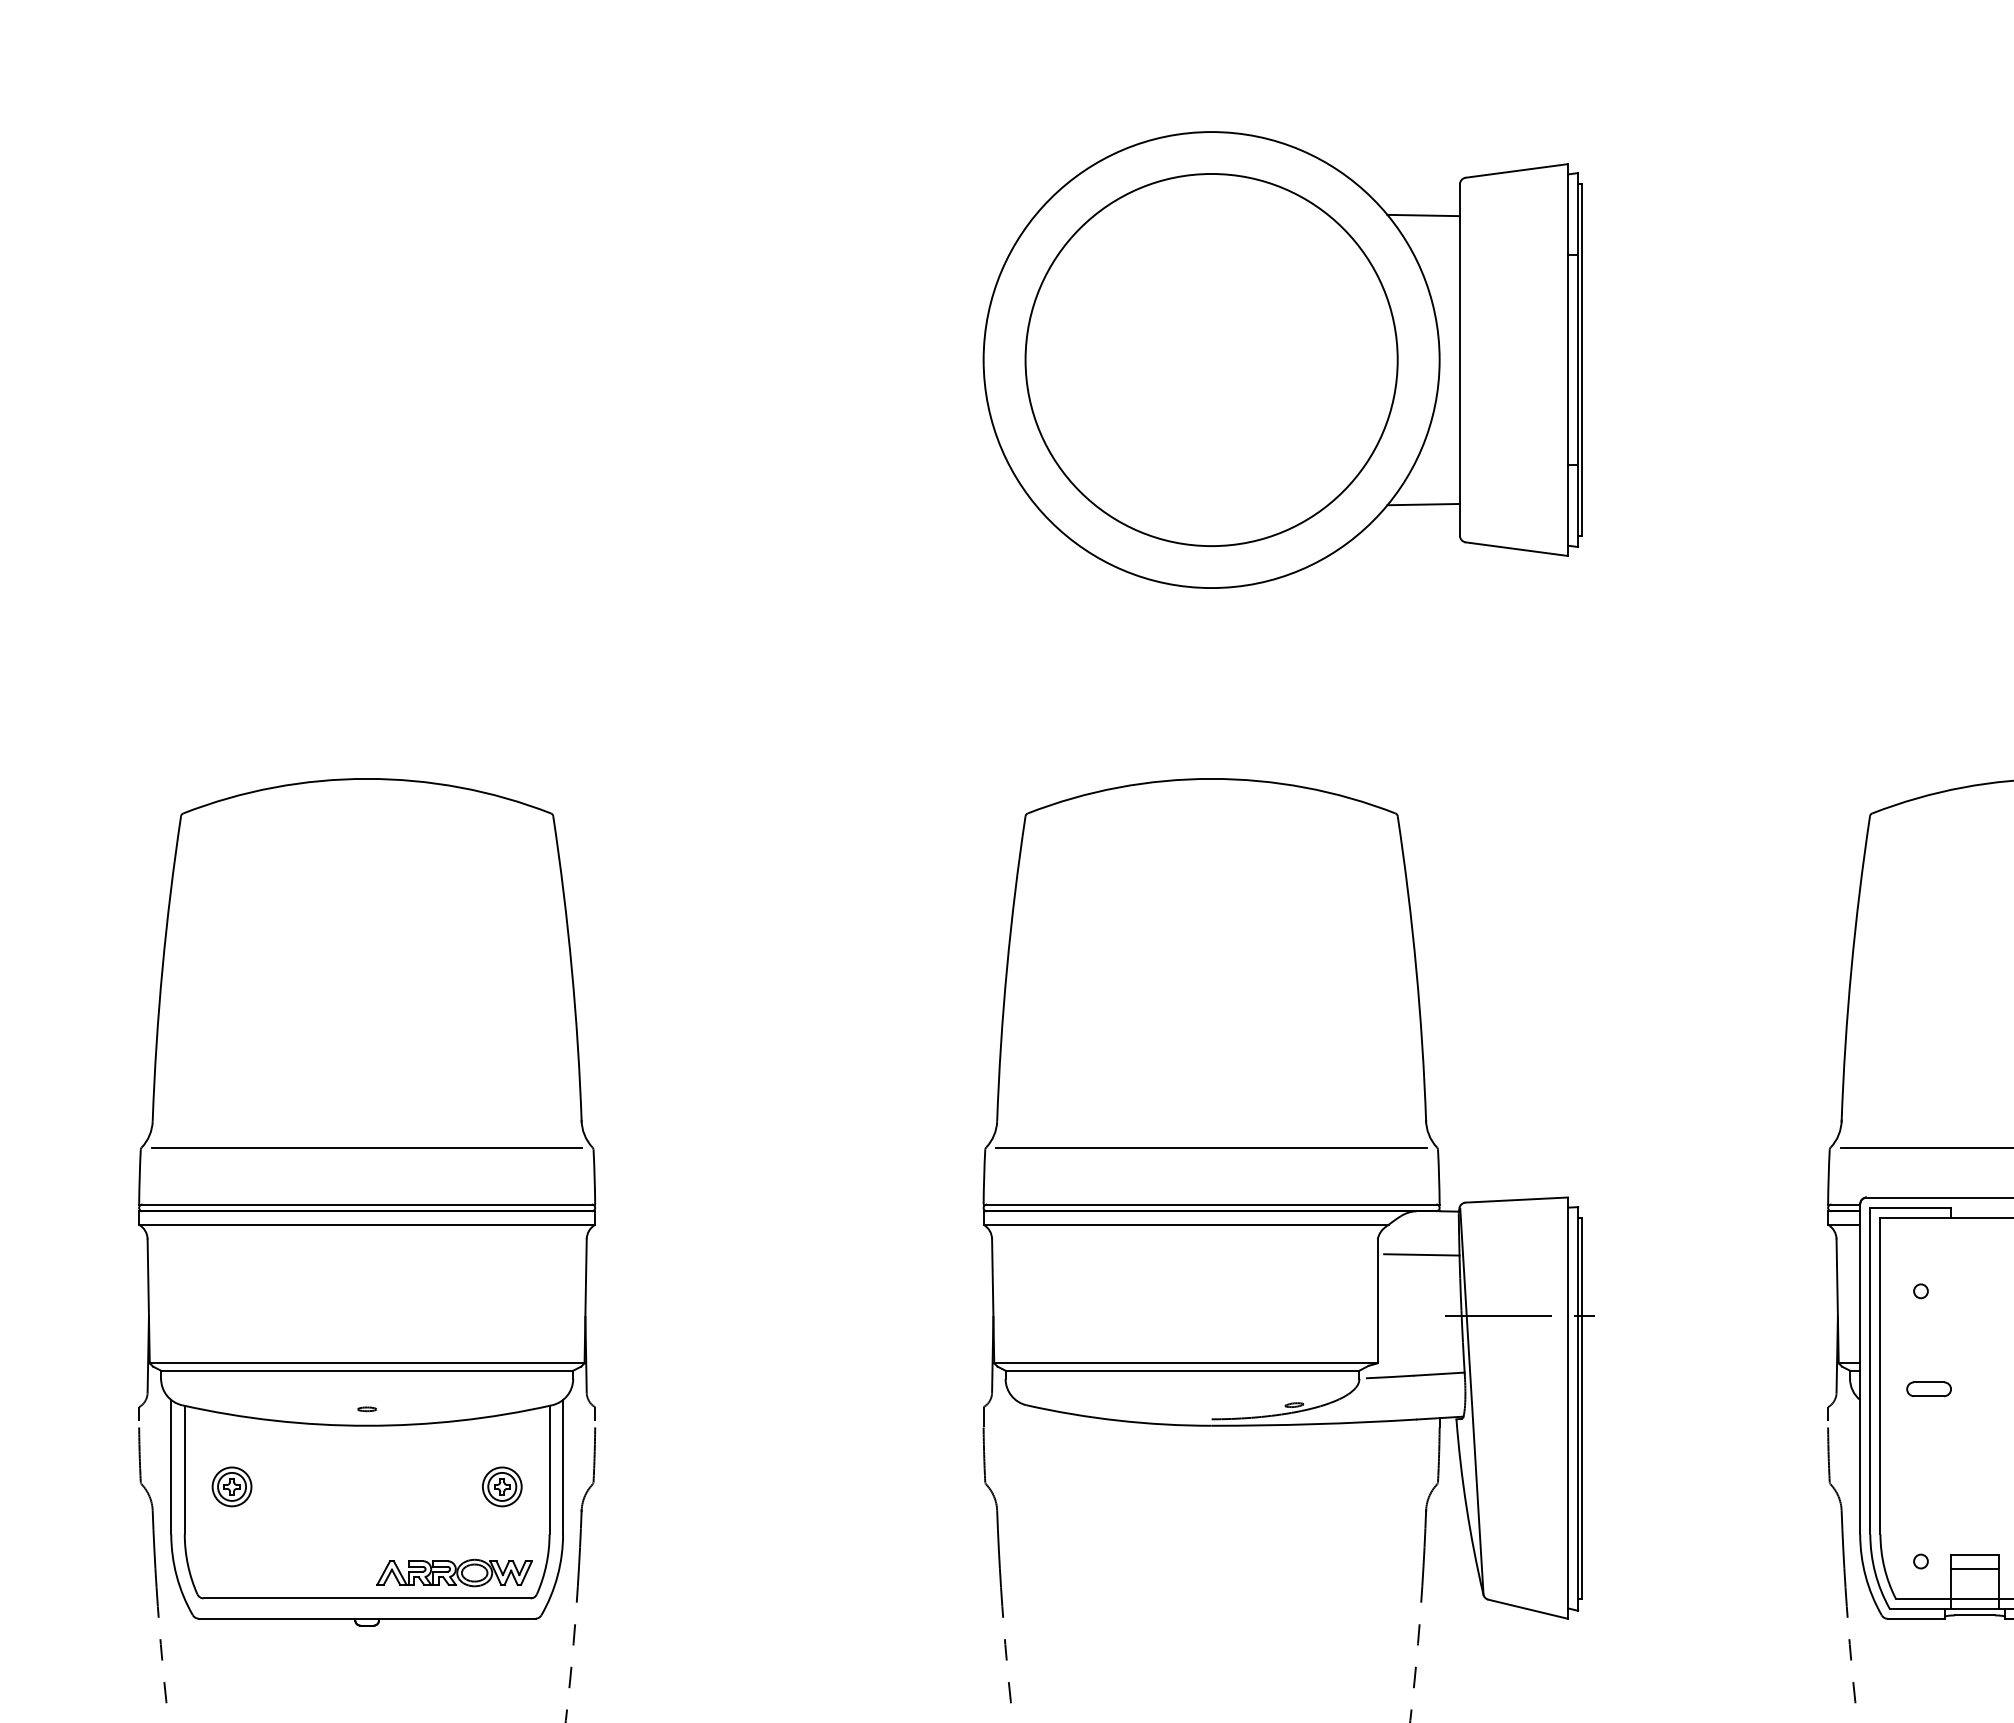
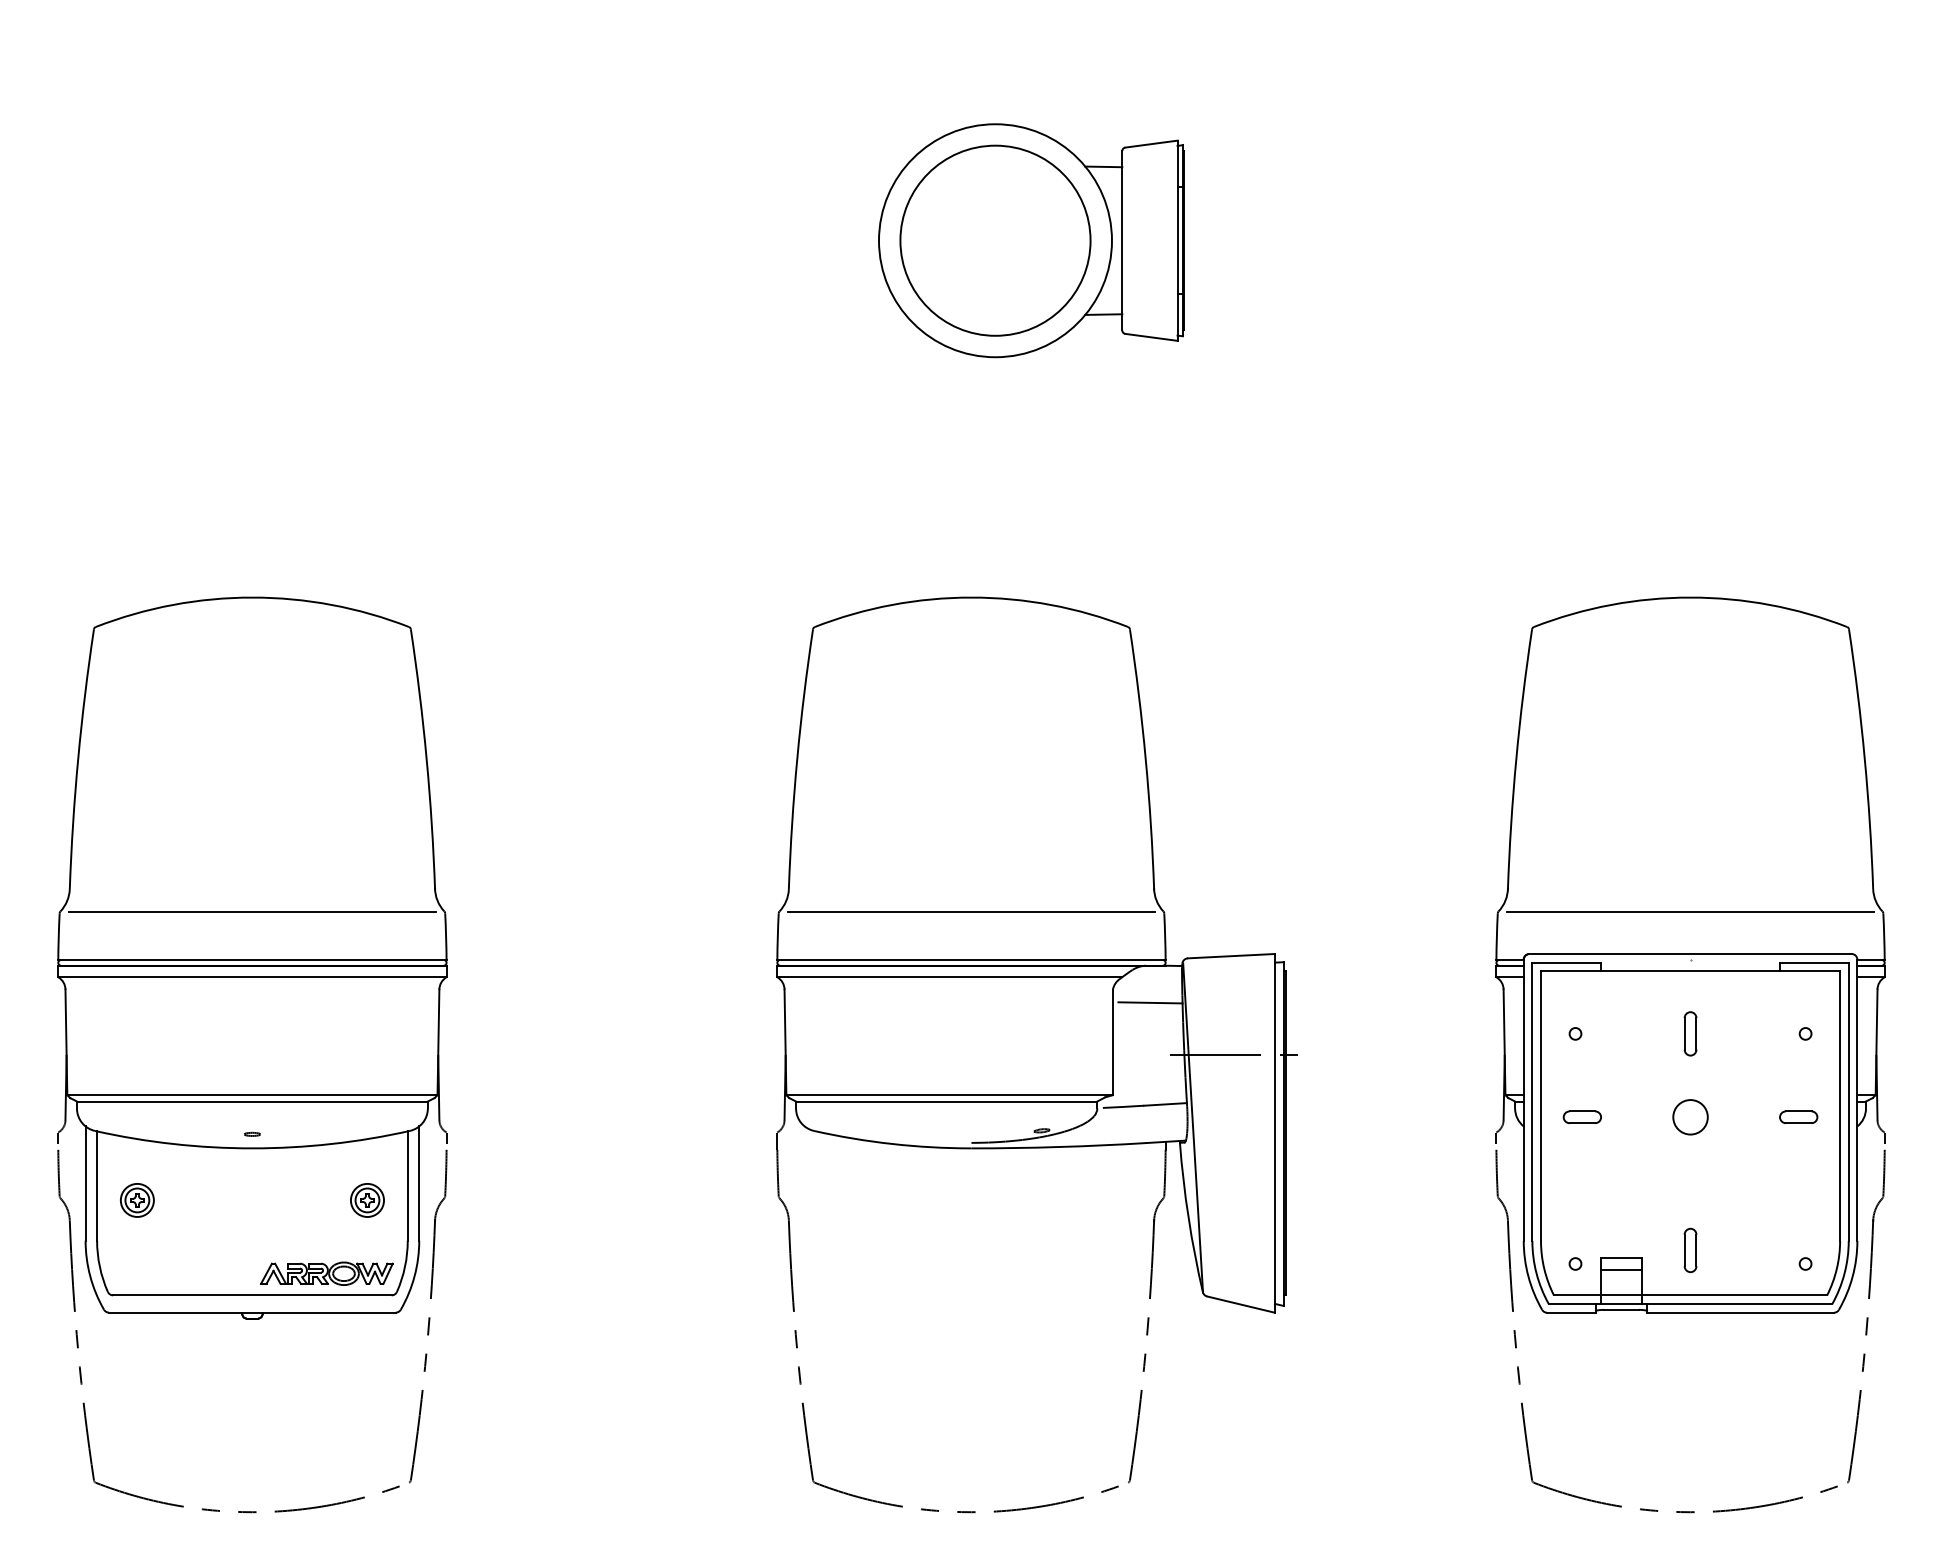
part: (1282, 359) -> (1031, 240), size x0.6

